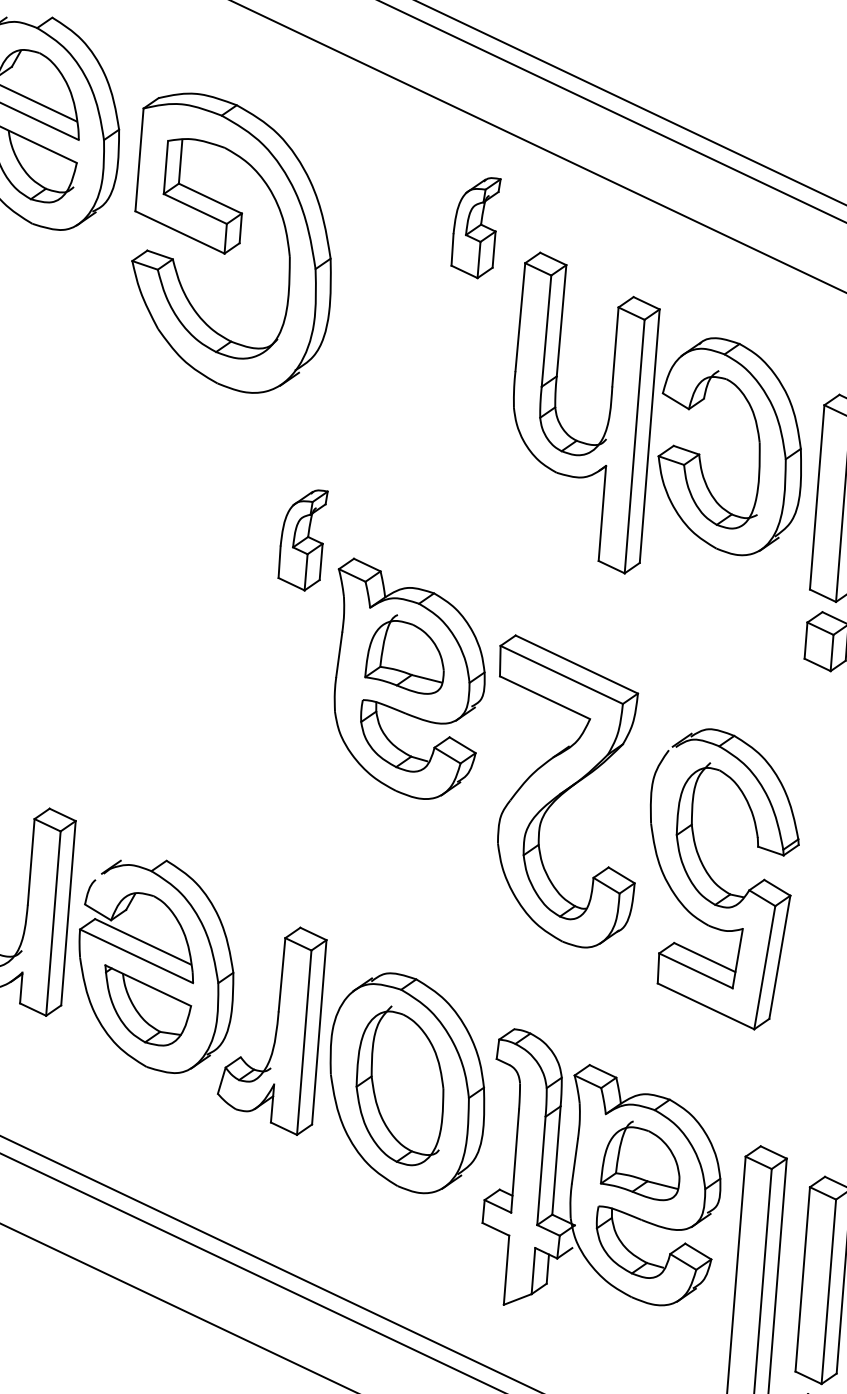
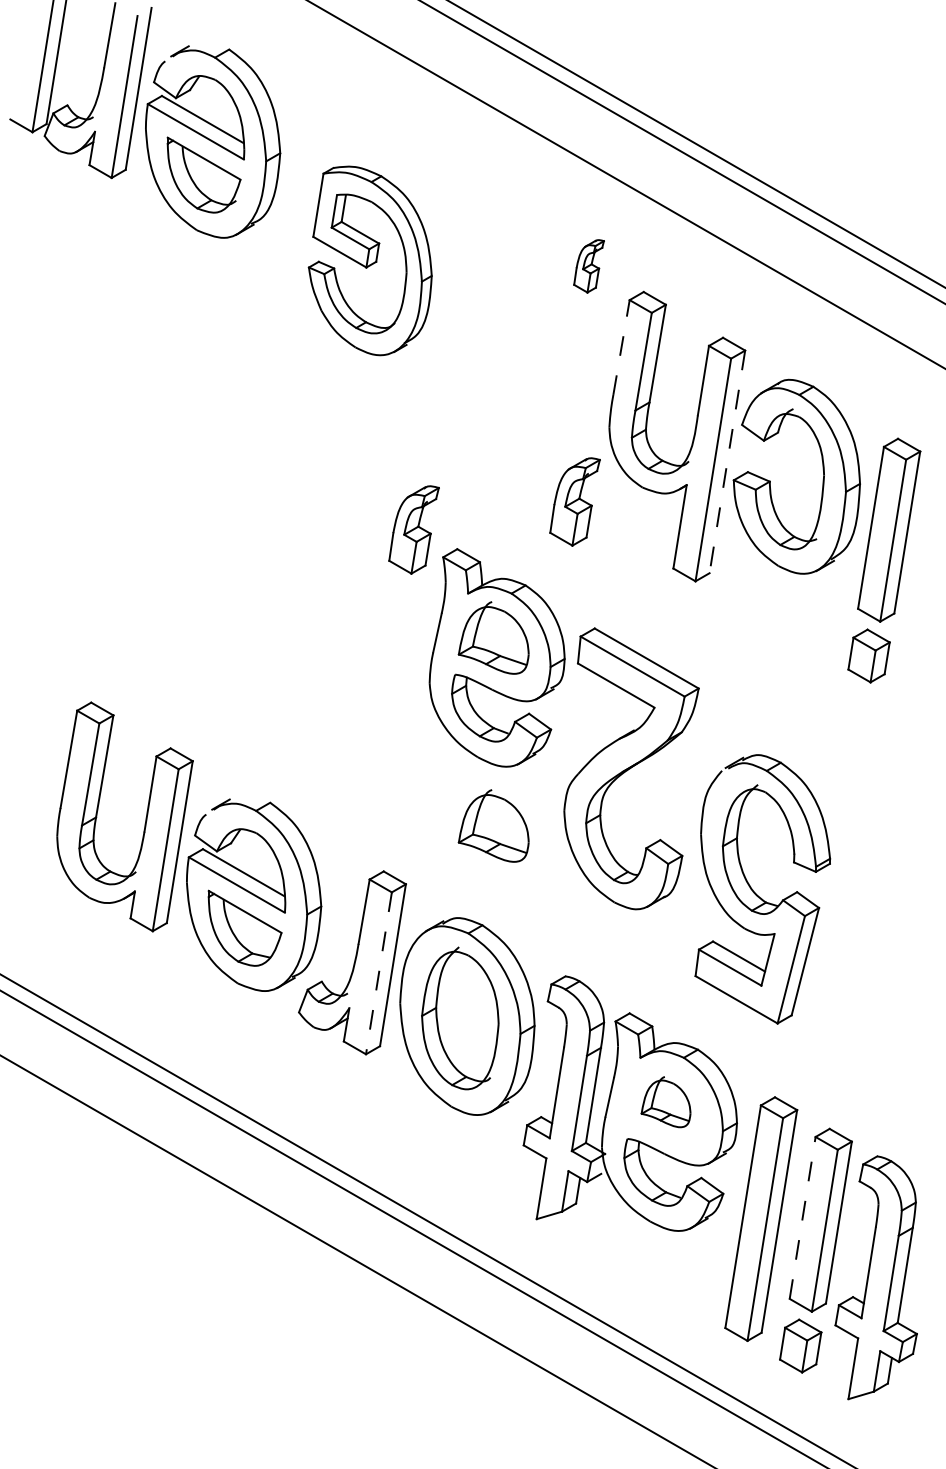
part: (475, 229) -> (588, 266), size x0.6
part: (230, 242) -> (370, 260), size x0.7
line: (520, 317) -> (621, 347), solid -> dashed
line: (649, 435) -> (727, 461), solid -> dashed
part: (481, 494) -> (574, 501), added
part: (419, 866) -> (493, 825), added
part: (719, 886) -> (757, 894), moved
line: (303, 1042) -> (378, 973), solid -> dashed
part: (638, 1160) -> (665, 1101), size x0.7
line: (802, 1278) -> (802, 1217), solid -> dashed

